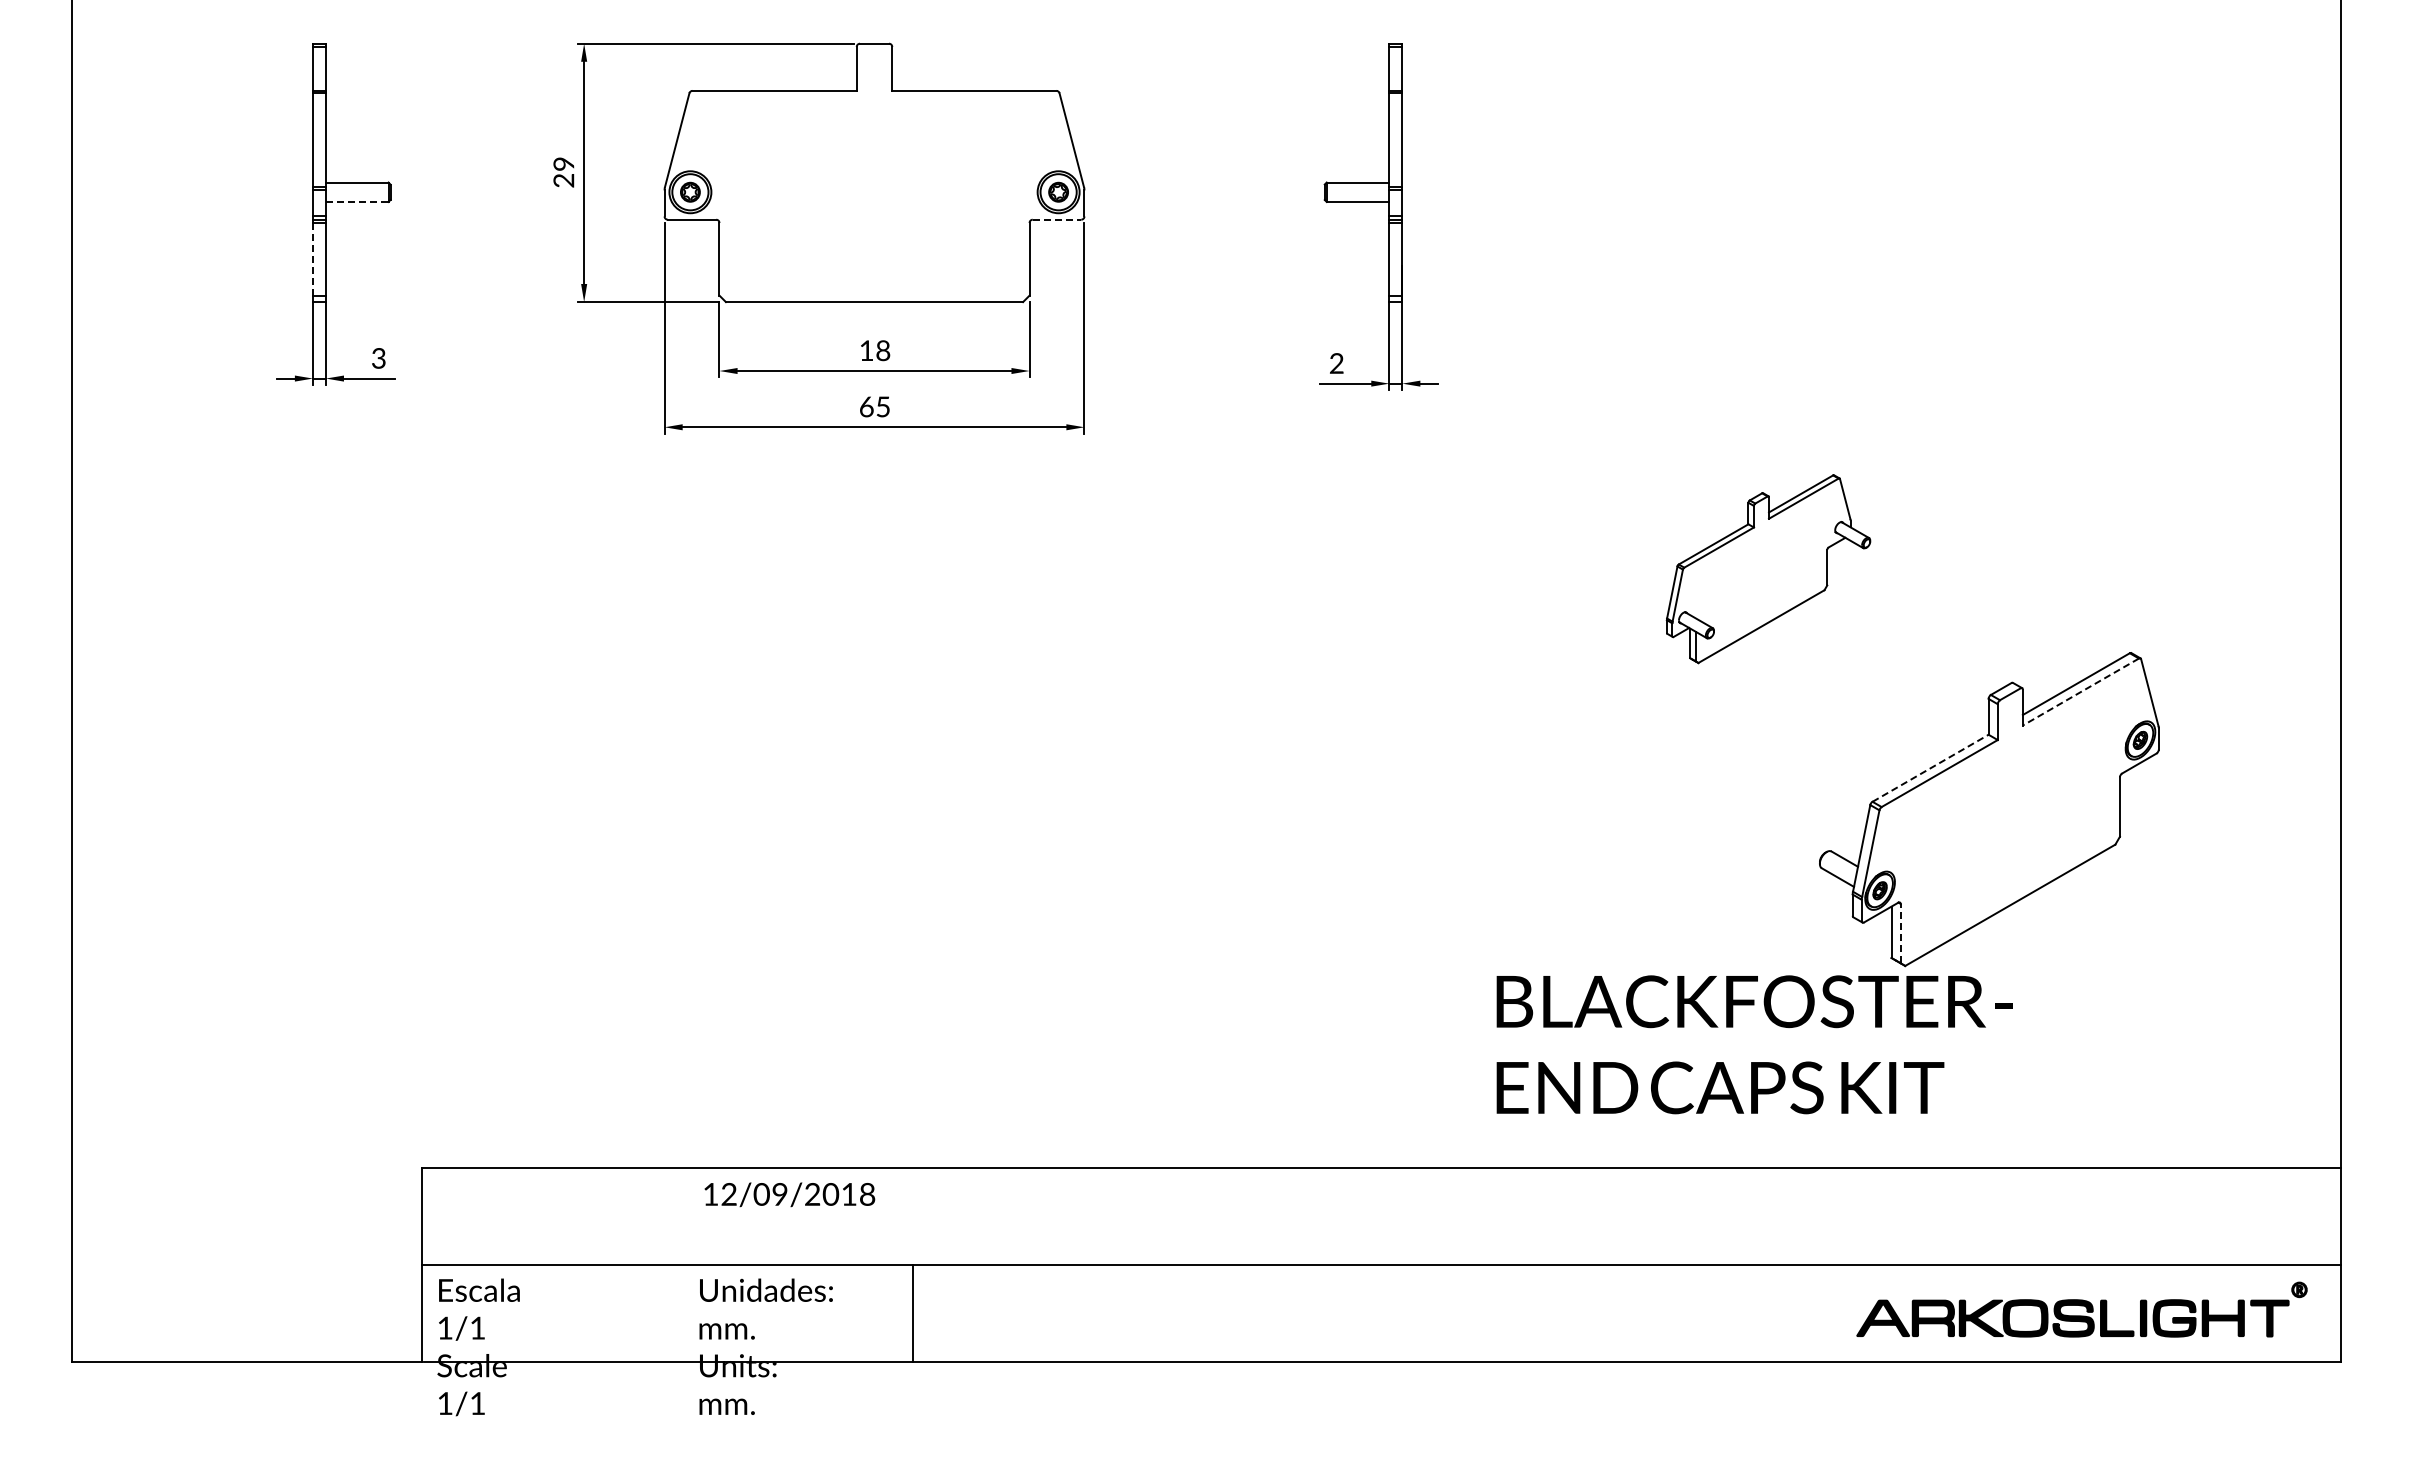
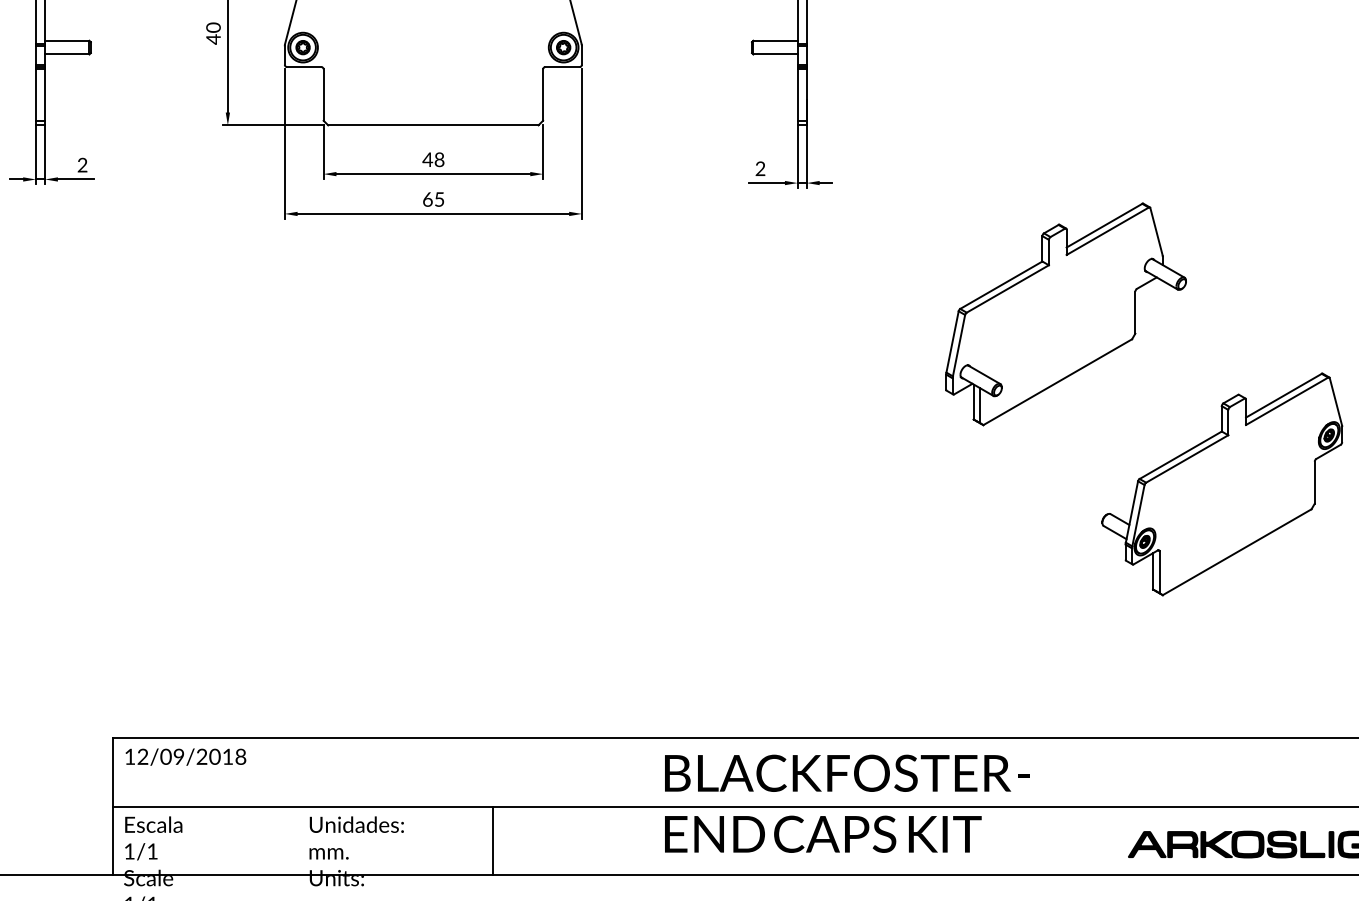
text: (563, 172) -> (213, 33), 29 -> 40
line: (357, 201) -> (67, 54), dashed -> solid
line: (1057, 219) -> (562, 66), dashed -> solid
line: (312, 258) -> (35, 94), dashed -> solid
text: (866, 350) -> (427, 159), 18 -> 48
text: (378, 360) -> (82, 166), 3 -> 2
part: (1768, 568) -> (1066, 313), size x1.67
line: (2080, 692) -> (1286, 401), dashed -> solid
line: (1931, 768) -> (1181, 455), dashed -> solid
line: (1900, 933) -> (1159, 572), dashed -> solid
text: (1754, 1044) -> (847, 803), moved
text: (789, 1194) -> (185, 756), moved
line: (912, 1312) -> (492, 840), moved

